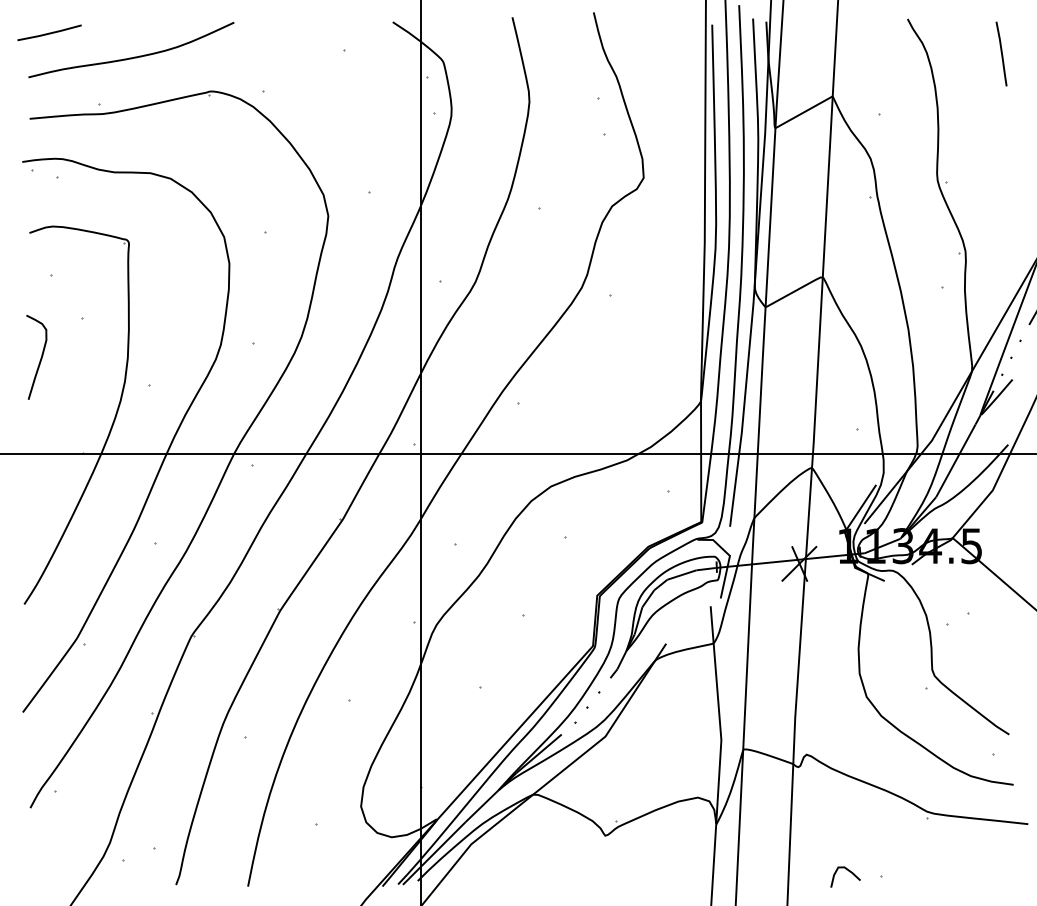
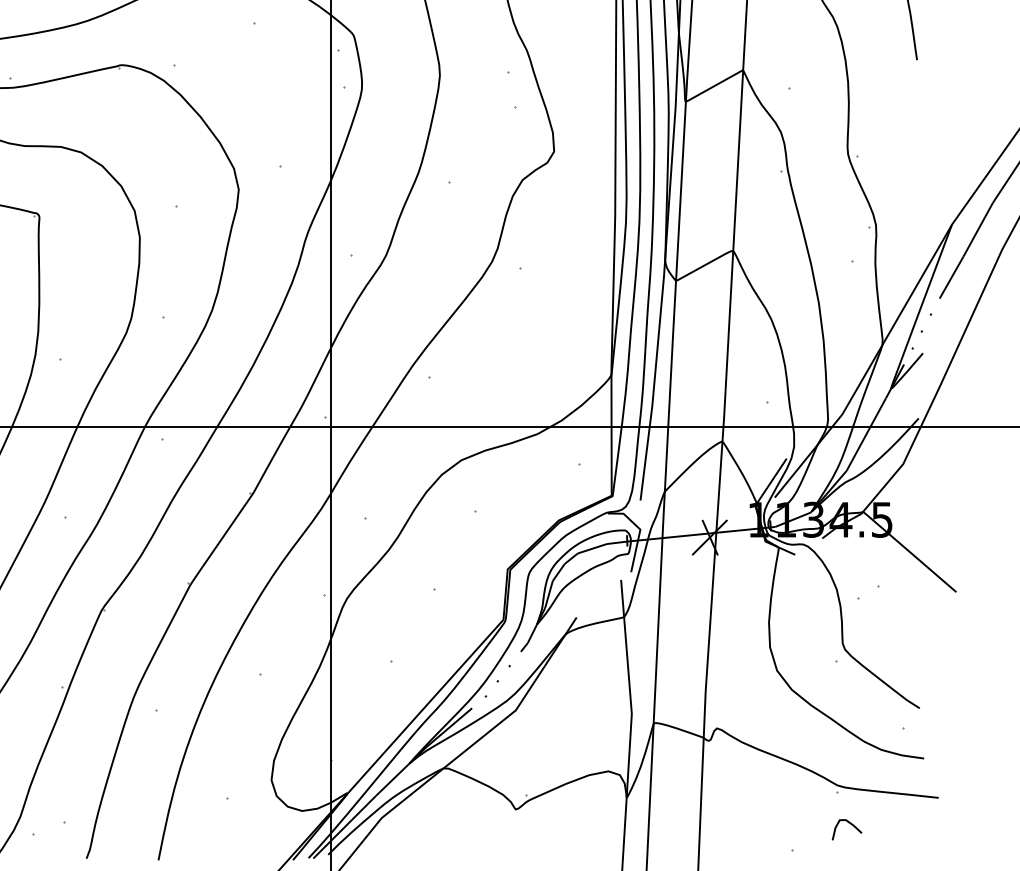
curve: (849, 872) -> (850, 825), moved

